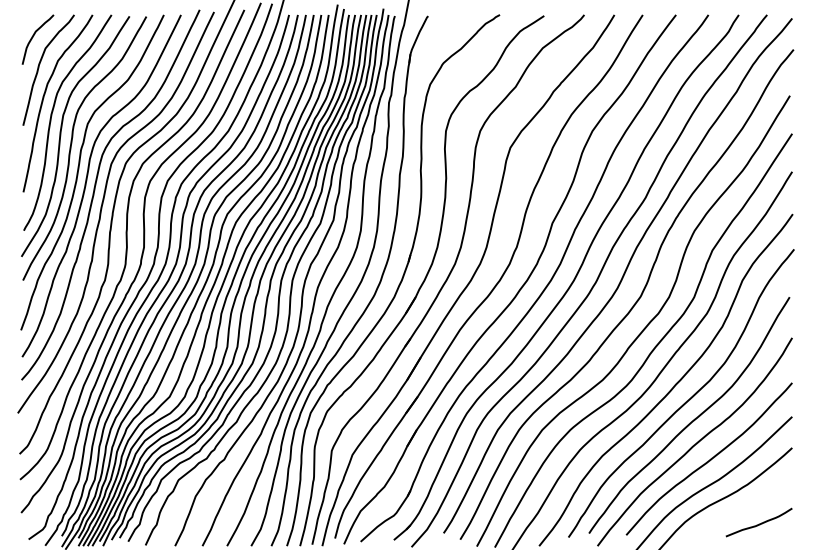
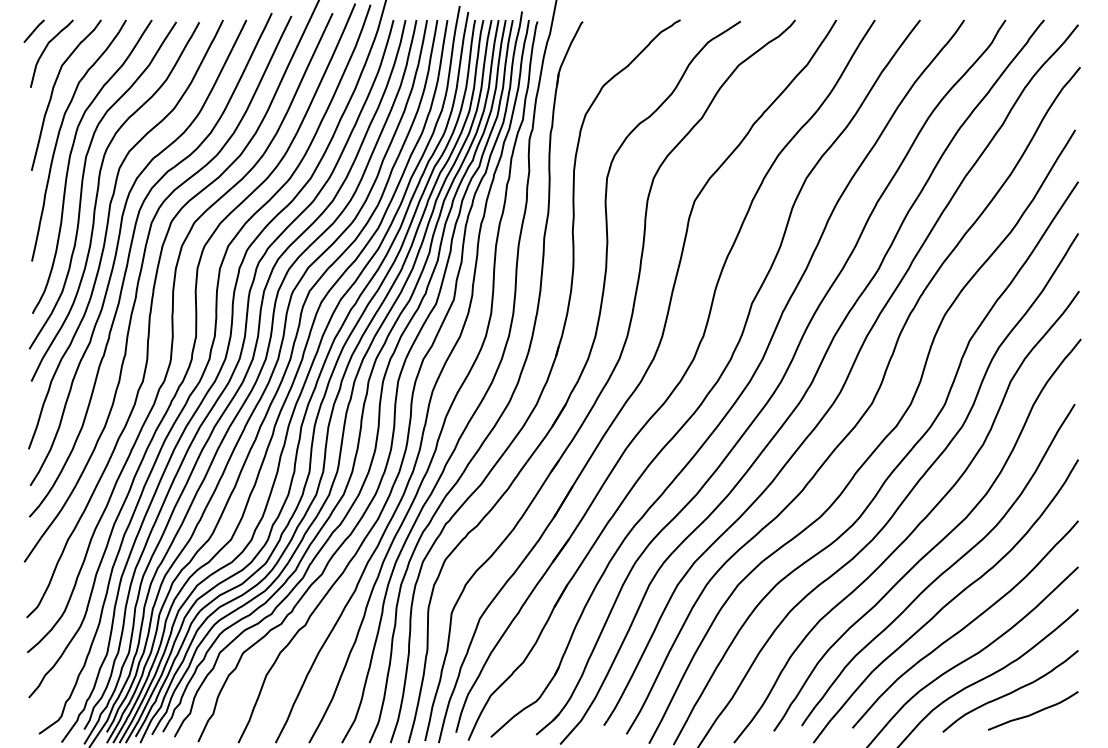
line: (24, 22) -> (33, 30), added
curve: (743, 508) -> (1011, 691), added

